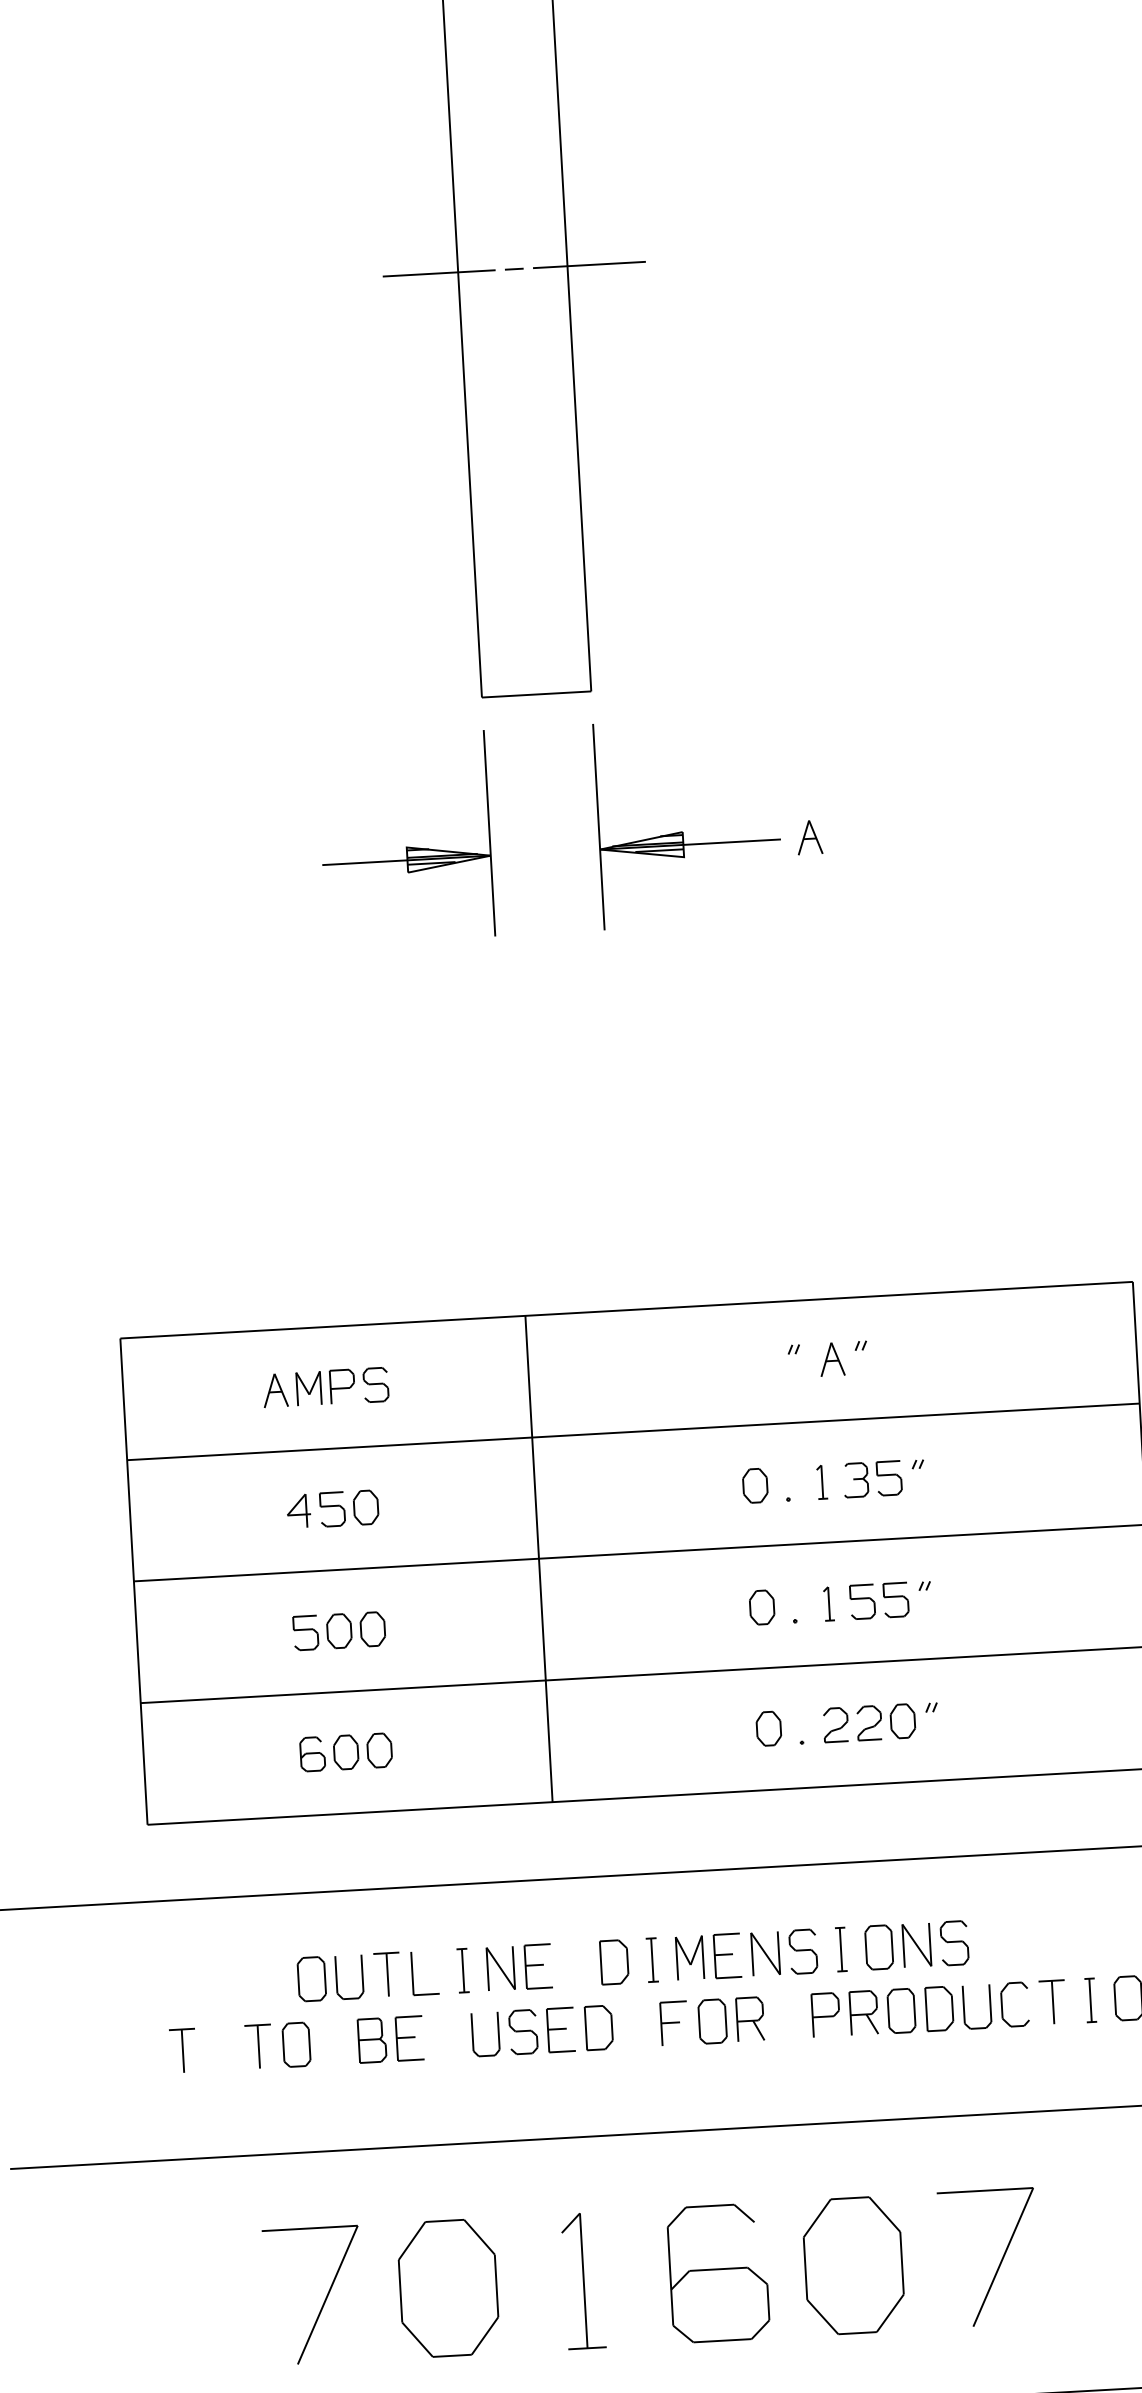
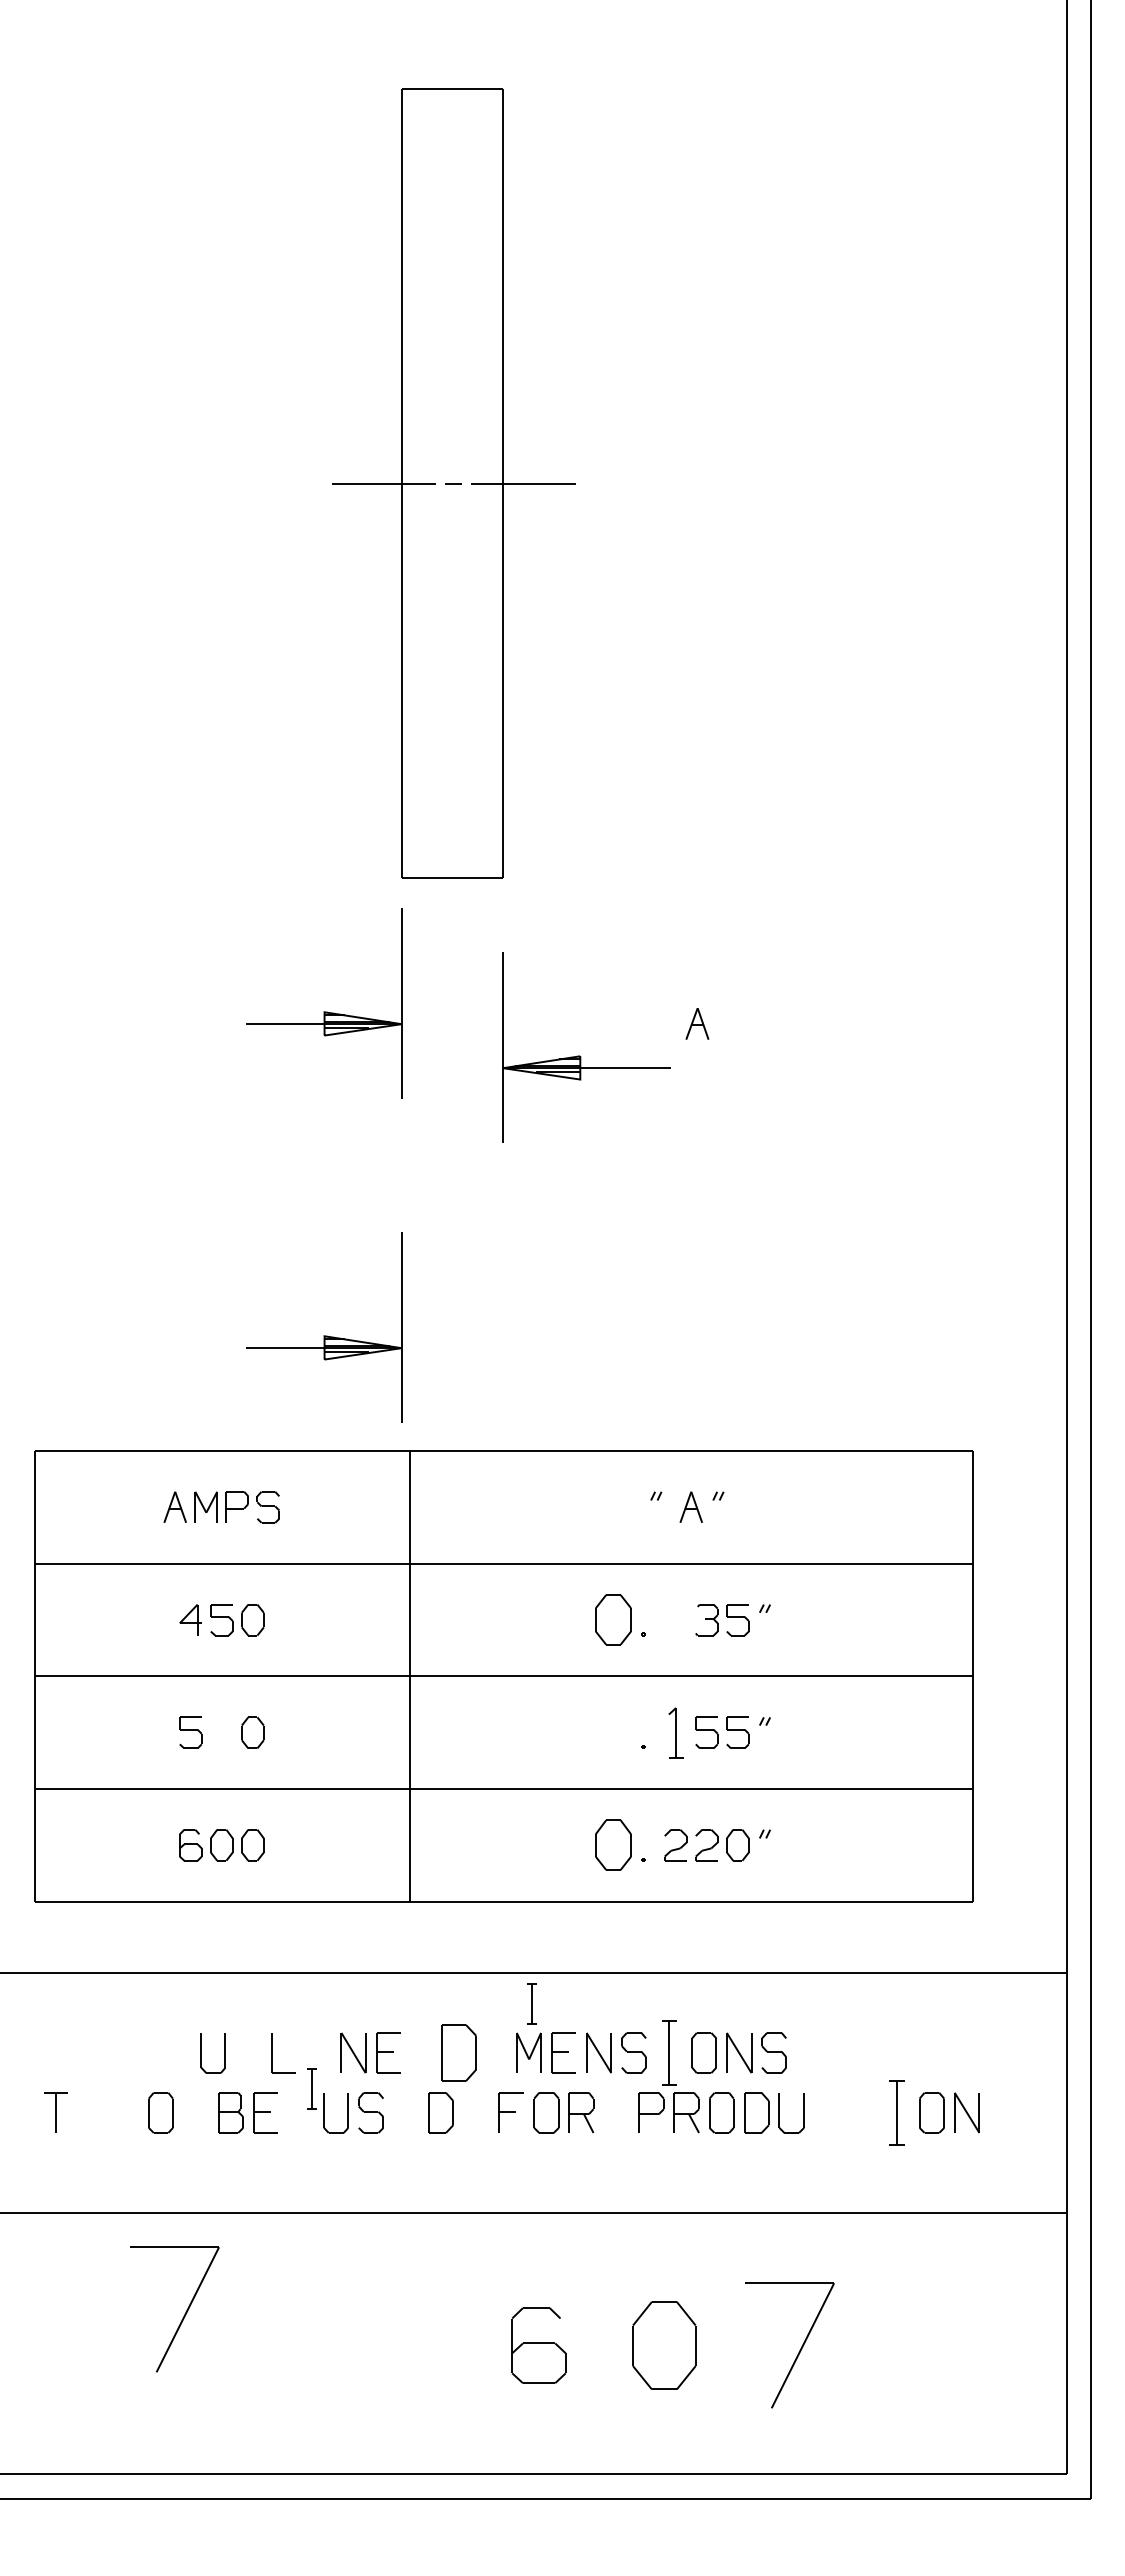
part: (682, 831) -> (580, 1055), moved
part: (426, 1196) -> (324, 1335), added
part: (821, 1482) -> (674, 1620), removed
part: (755, 1486) -> (613, 1620), size x1.6
part: (827, 1603) -> (674, 1732), size x1.6
part: (761, 1607) -> (613, 1732), removed
part: (339, 1630) -> (221, 1732), removed
part: (768, 1729) -> (613, 1845), size x1.6
part: (840, 1949) -> (668, 2052), size x1.6
part: (651, 1959) -> (531, 2003), moved
part: (614, 1961) -> (458, 2052), size x1.4
part: (462, 1970) -> (311, 2088), moved
part: (387, 1974) -> (248, 2052), removed
part: (311, 1978) -> (178, 2052), removed
part: (1090, 2000) -> (896, 2112), size x1.6
part: (1052, 2002) -> (861, 2112), removed
part: (1002, 2004) -> (815, 2112), removed
part: (560, 2029) -> (405, 2112), removed
part: (258, 2046) -> (125, 2112), removed
part: (853, 2265) -> (664, 2345), size x0.7
part: (718, 2273) -> (538, 2345), size x0.6
part: (583, 2280) -> (413, 2345), removed
part: (448, 2288) -> (288, 2345), removed
part: (324, 2299) -> (184, 2313), moved

